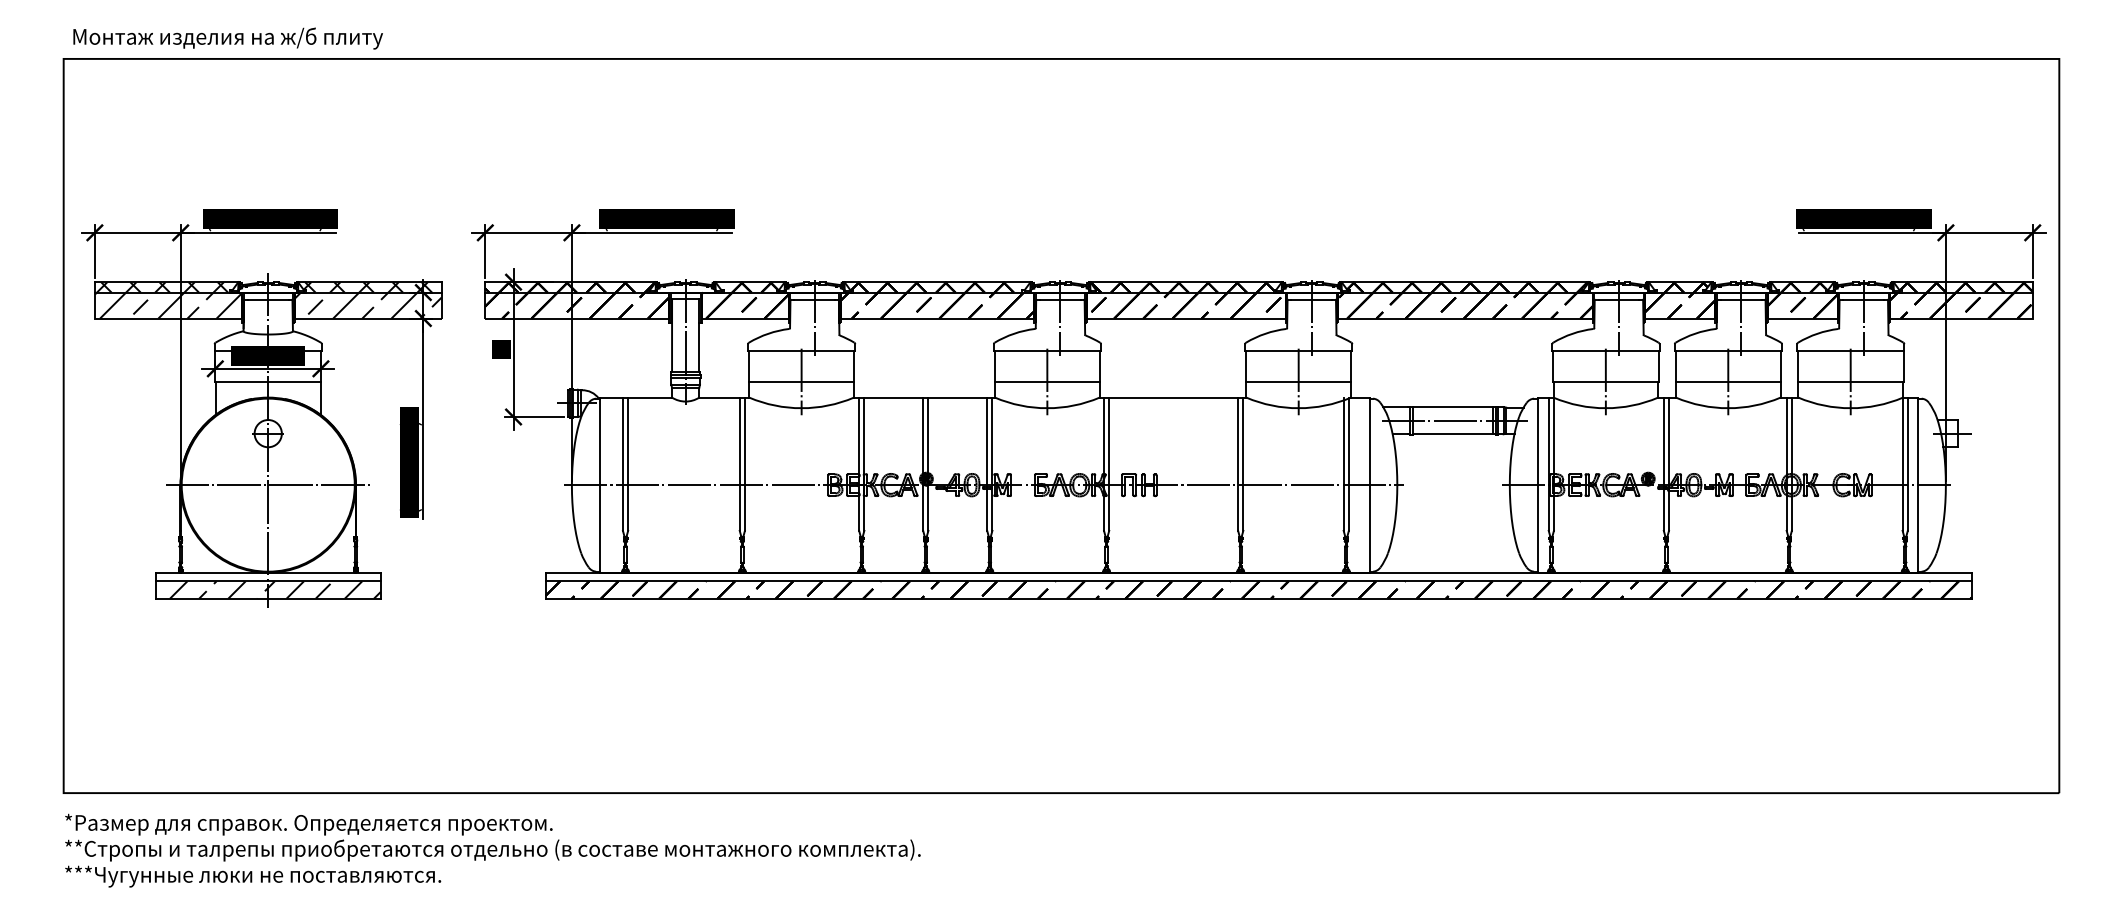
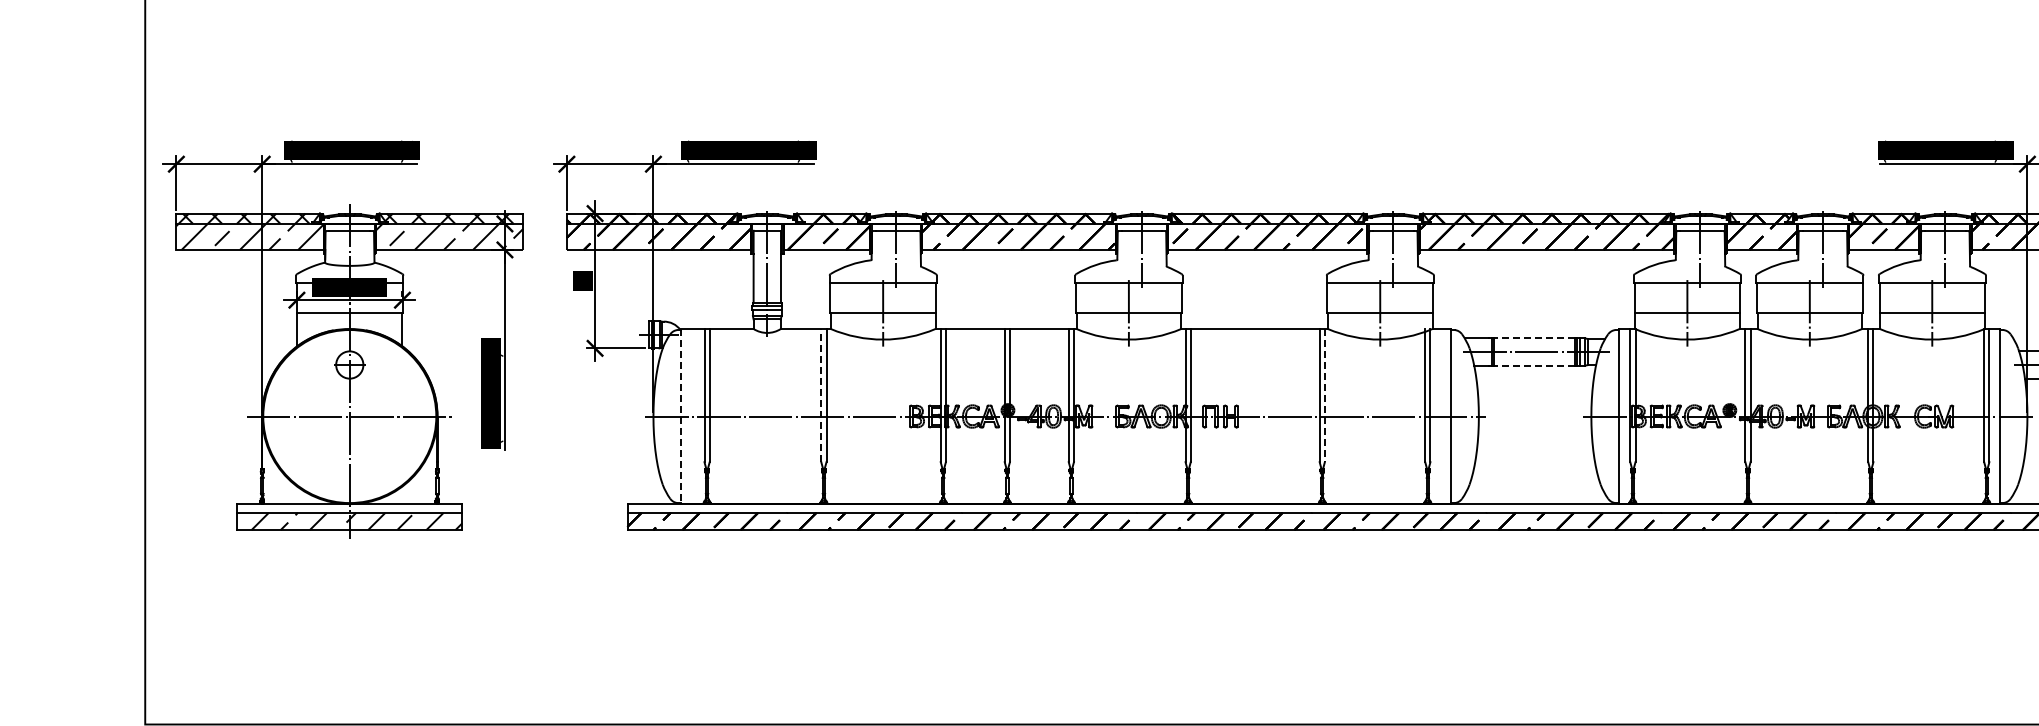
line: (1452, 407) -> (1534, 338), solid -> dashed
line: (1452, 434) -> (1534, 365), solid -> dashed
line: (739, 464) -> (821, 395), solid -> dashed
line: (1243, 464) -> (1325, 395), solid -> dashed
line: (599, 485) -> (681, 416), solid -> dashed

